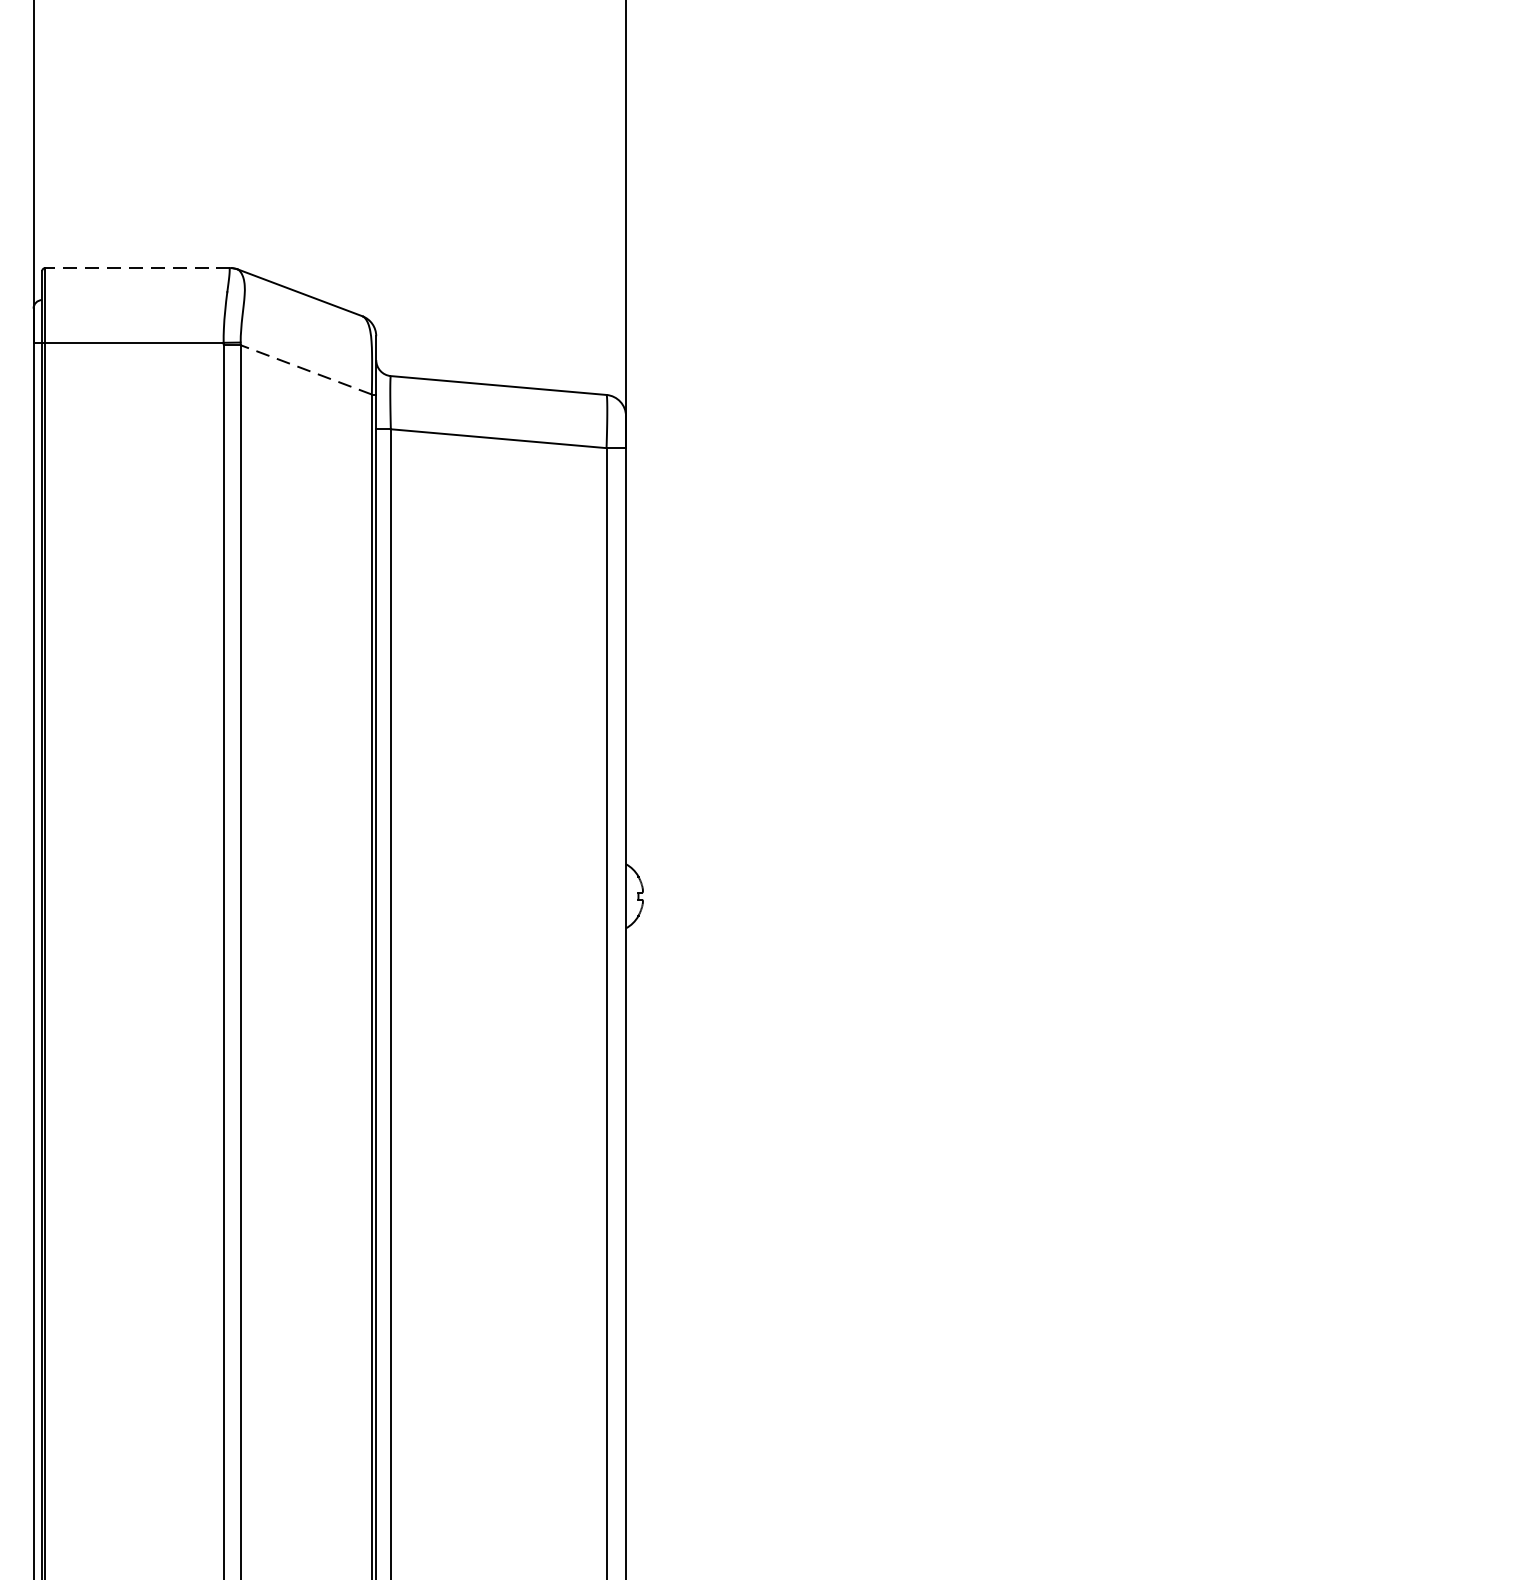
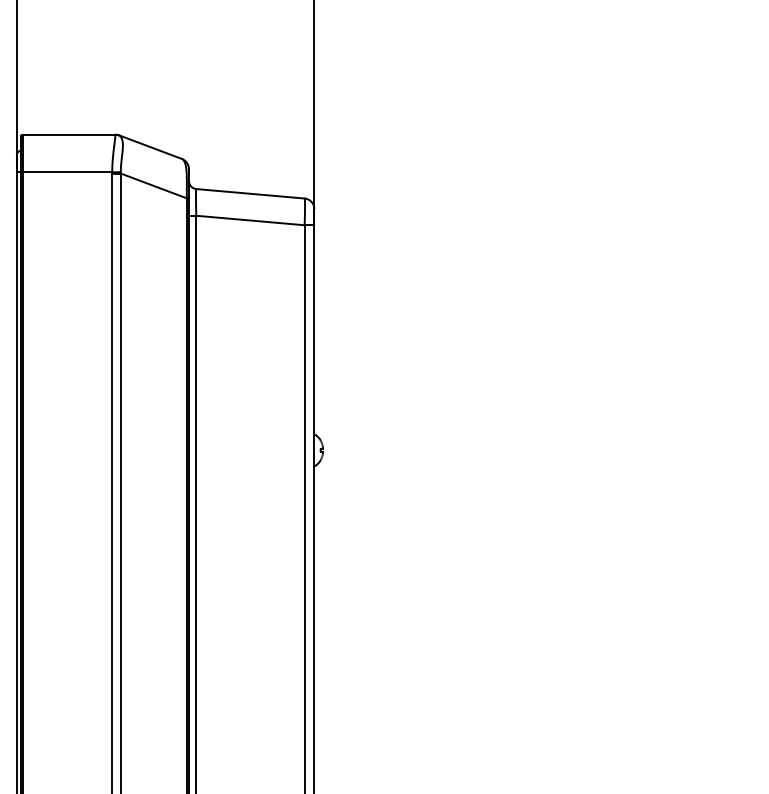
line: (136, 267) -> (68, 134), dashed -> solid
line: (305, 369) -> (153, 185), dashed -> solid

